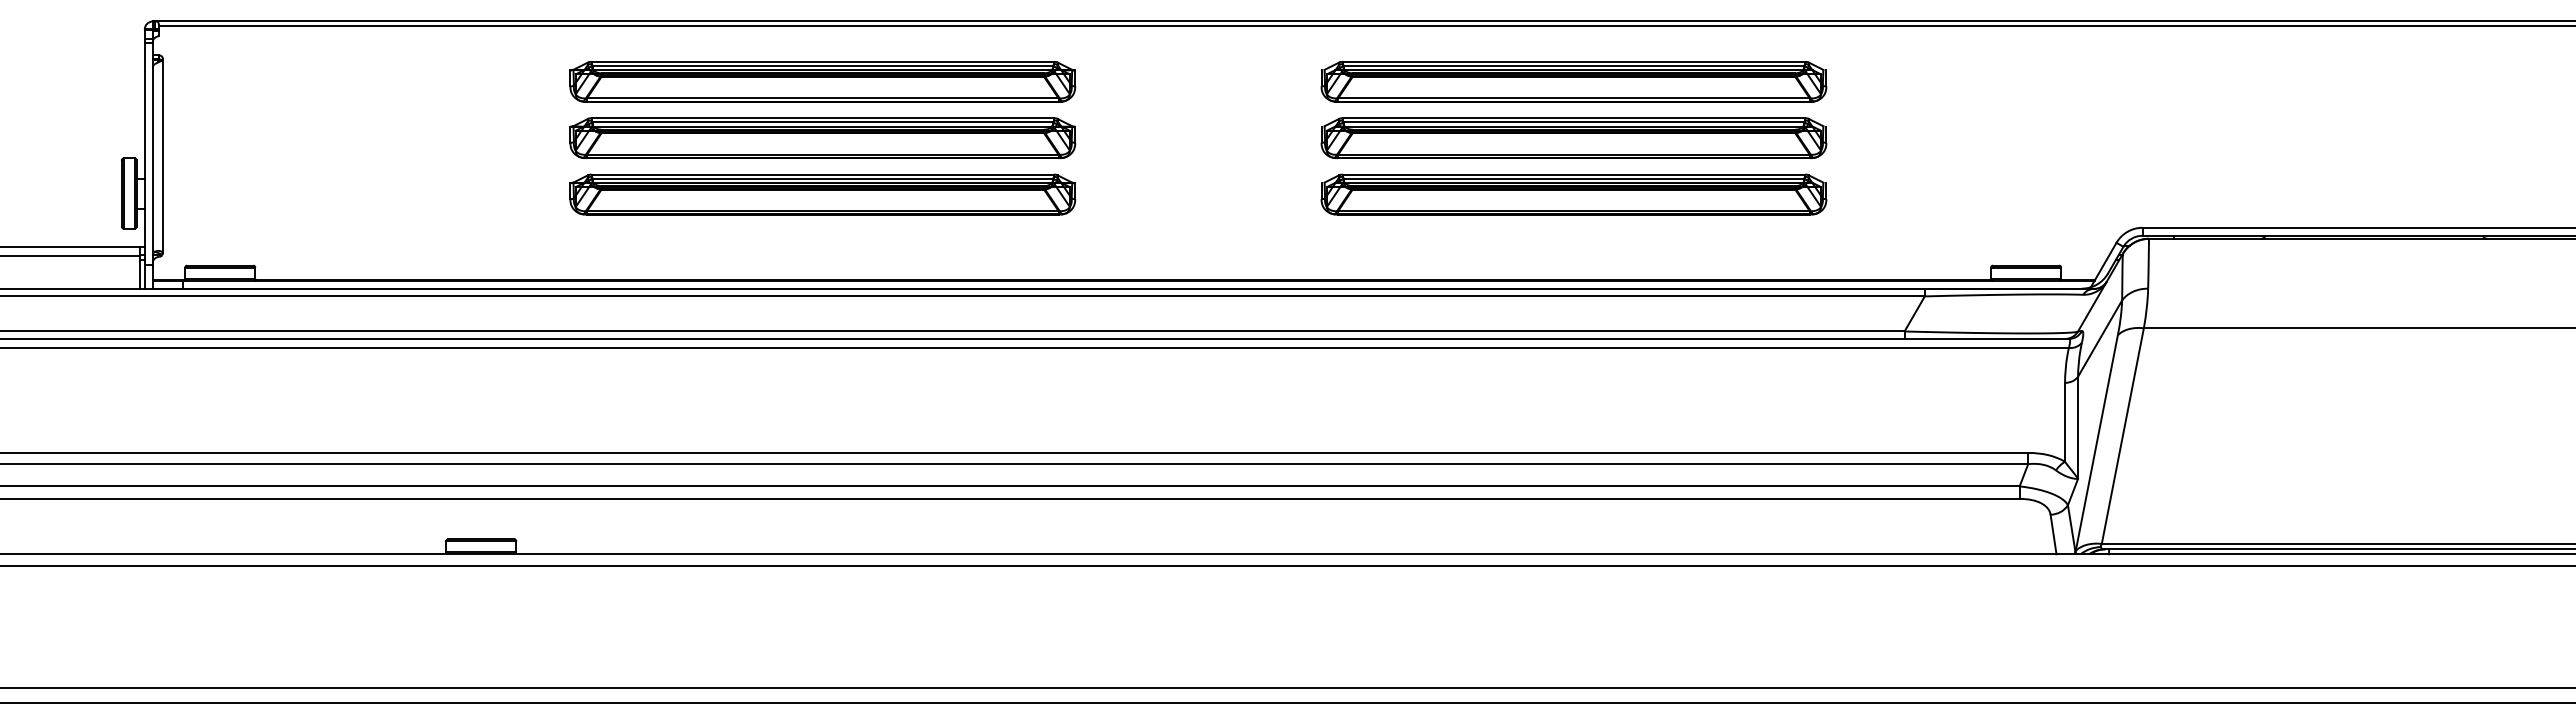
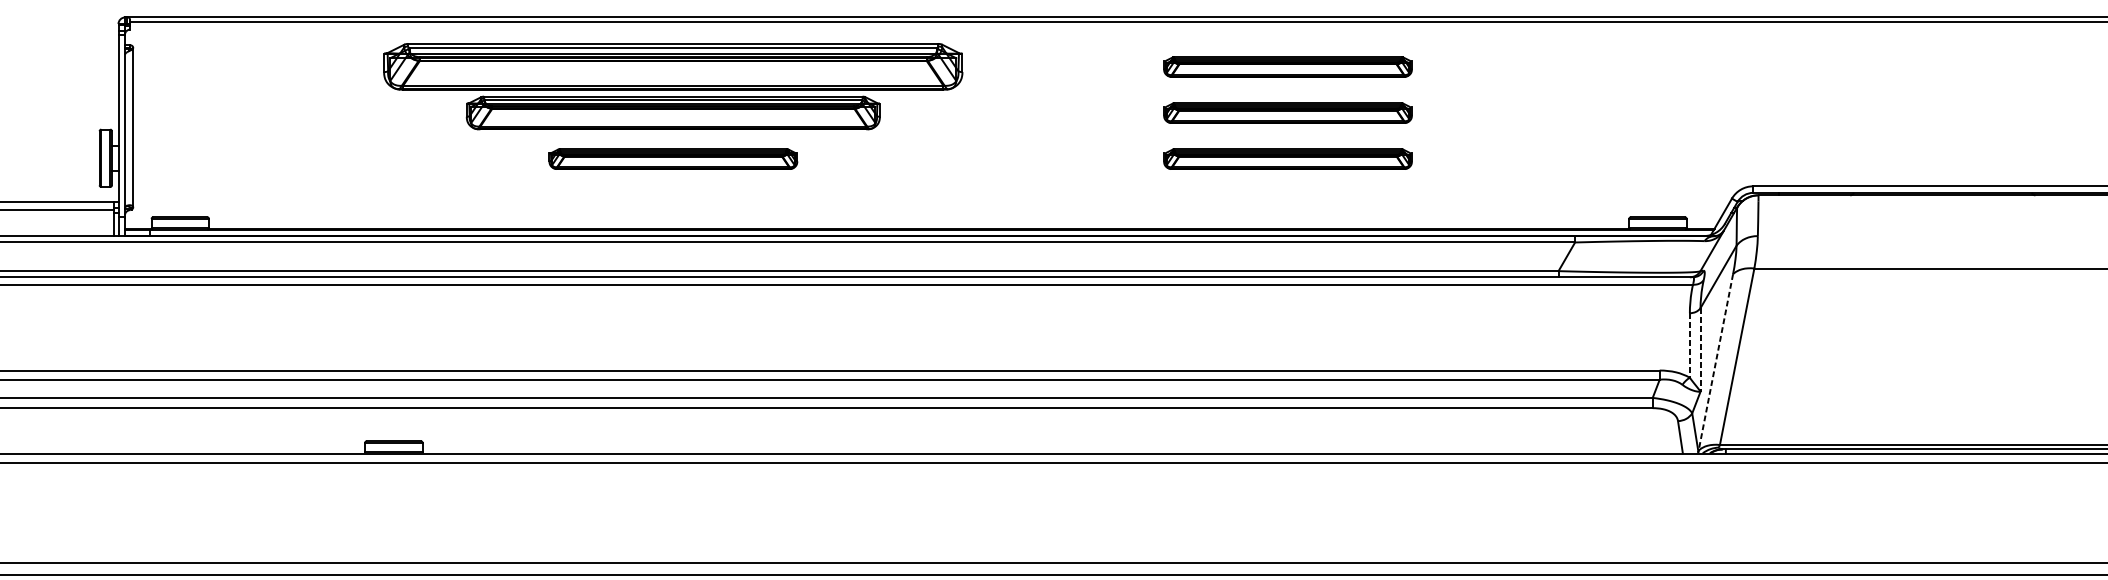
part: (822, 81) -> (673, 66), size x1.4
part: (1573, 81) -> (1287, 66), size x0.6
part: (1573, 138) -> (1287, 113), size x0.6
part: (822, 194) -> (673, 159), size x0.6
part: (1573, 194) -> (1287, 159), size x0.6
line: (2065, 422) -> (1690, 345), solid -> dashed
line: (2078, 428) -> (1700, 350), solid -> dashed
line: (2096, 443) -> (1715, 362), solid -> dashed

